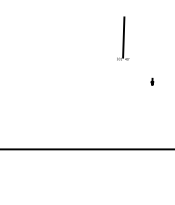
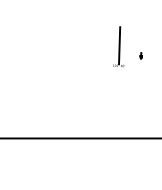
part: (122, 38) -> (118, 46), moved
part: (151, 81) -> (140, 55), moved

